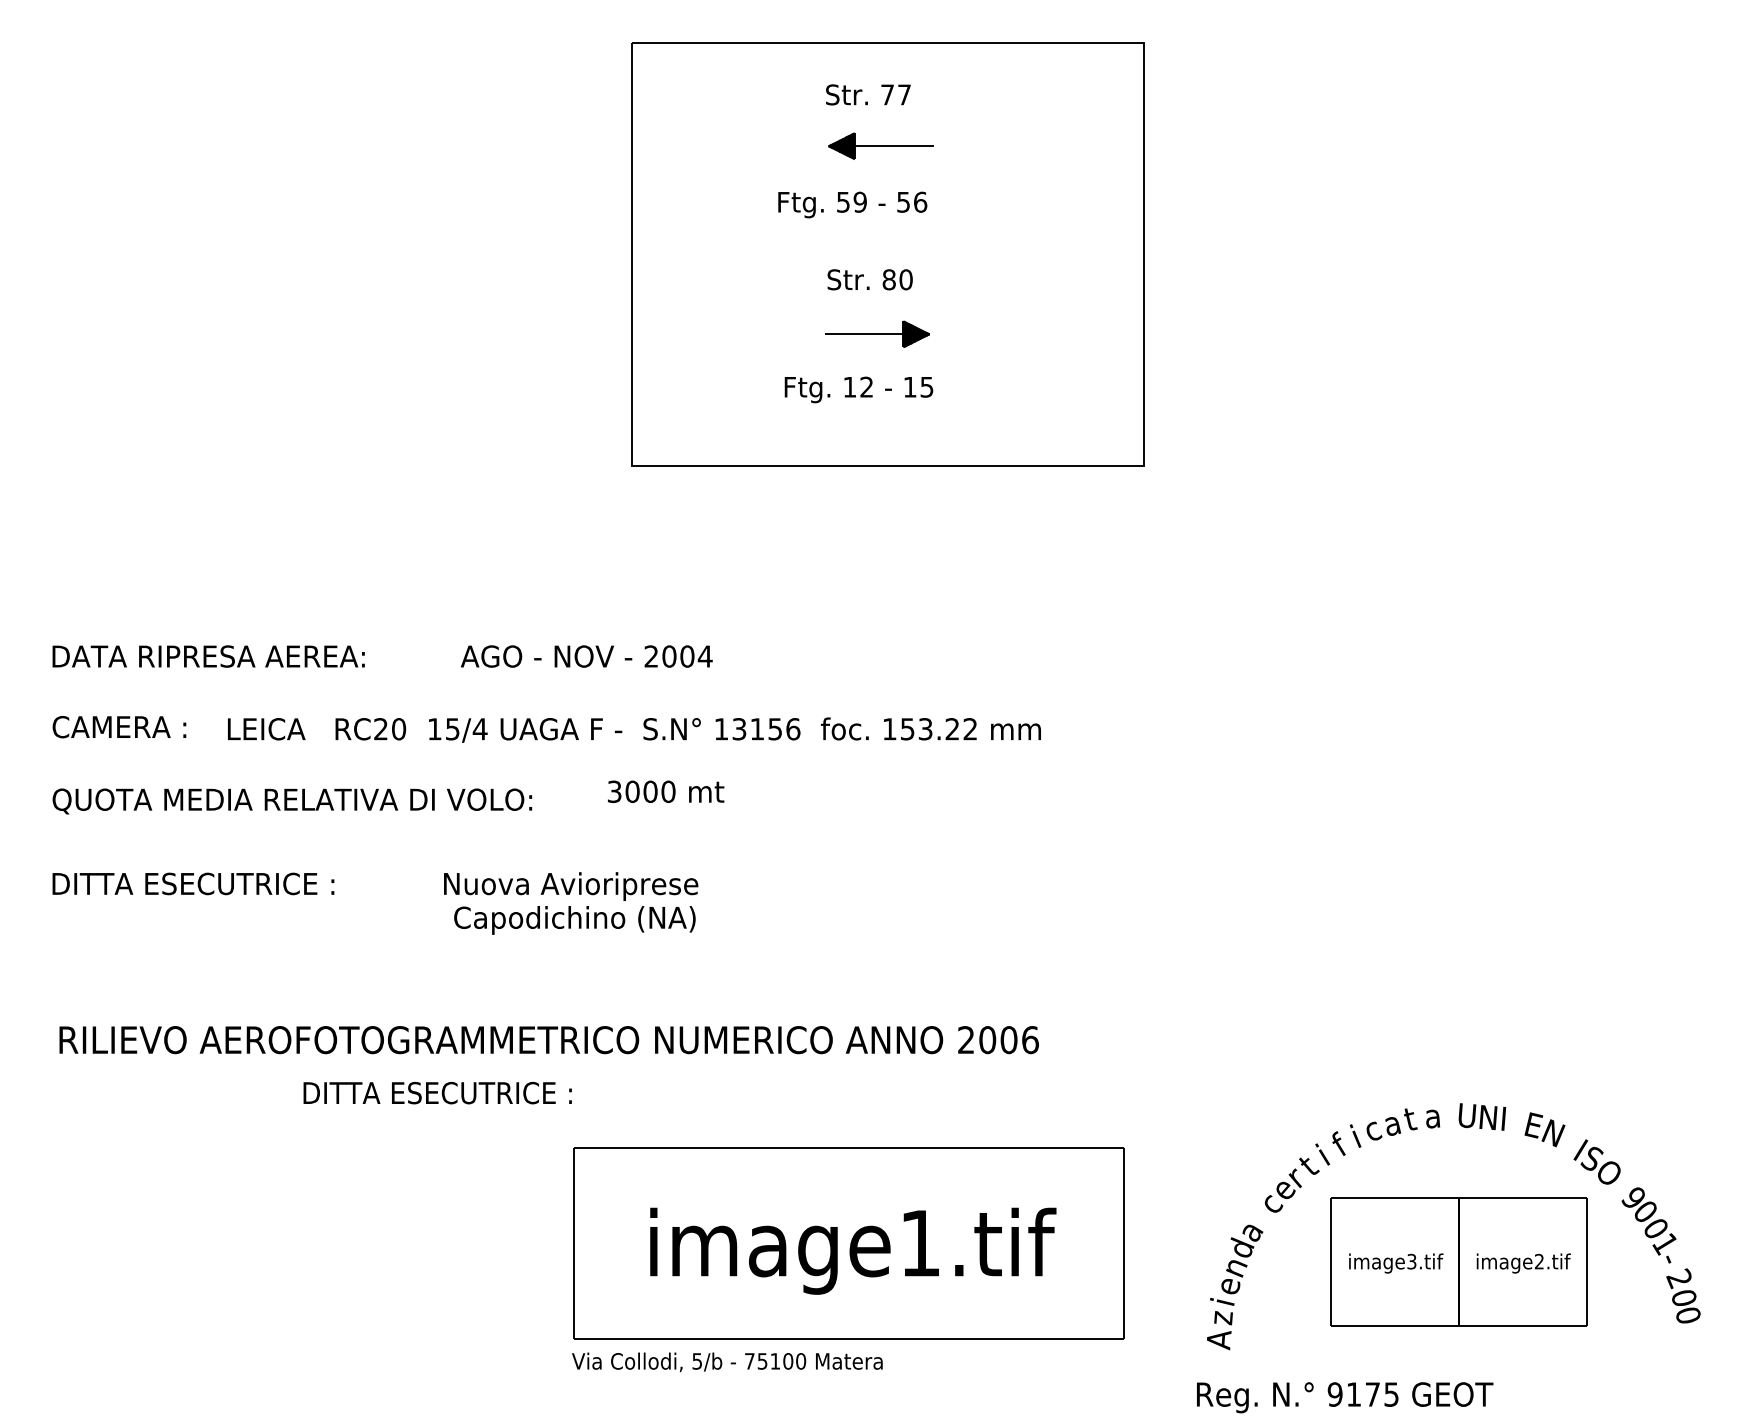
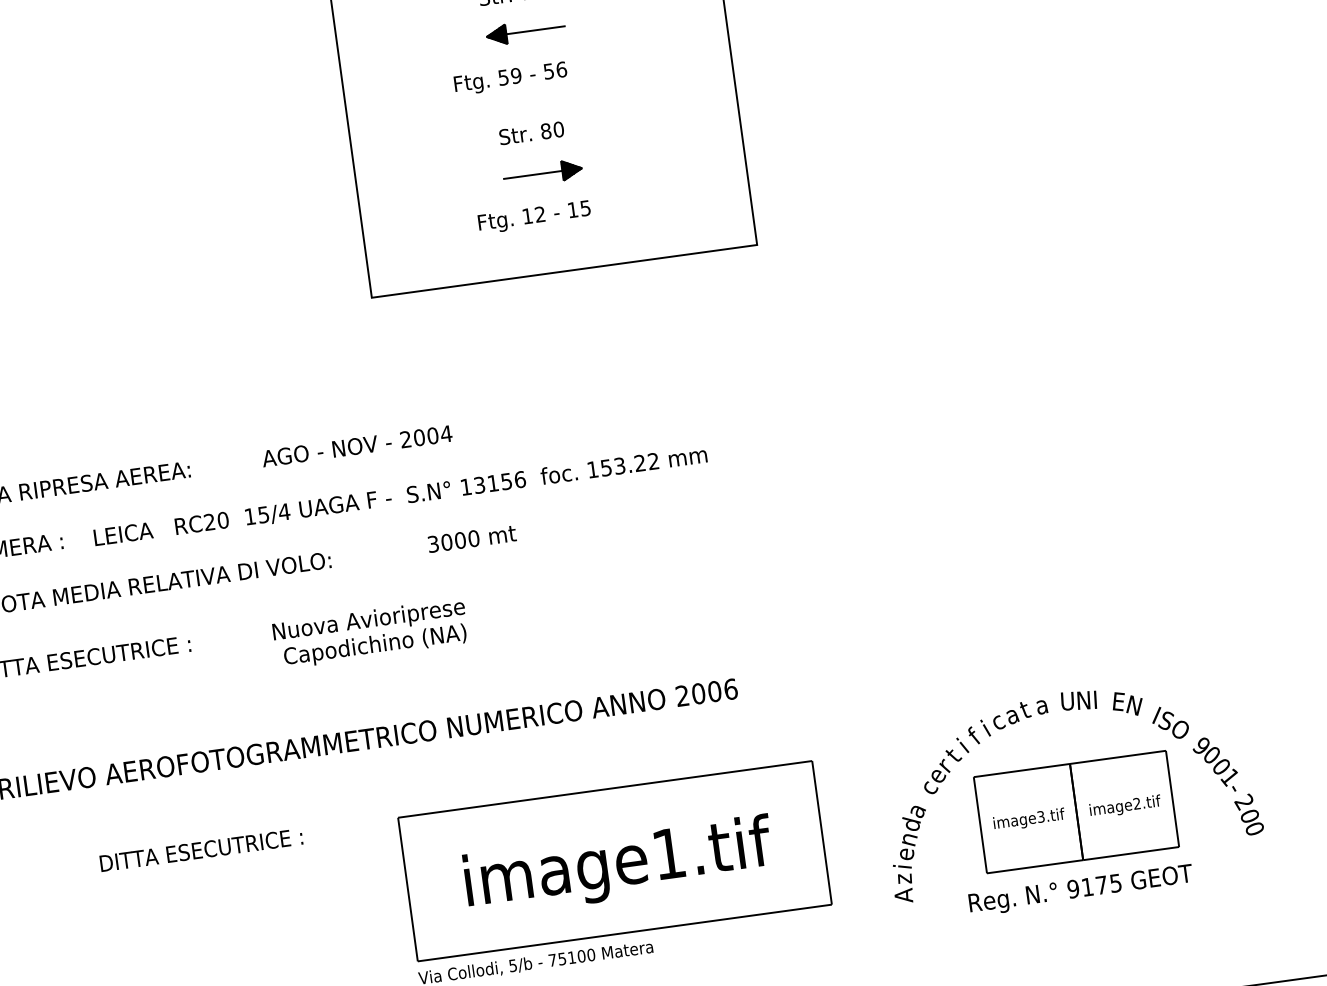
text: (666, 791) -> (472, 538), moved
text: (437, 1092) -> (201, 849), moved
text: (1345, 1397) -> (1081, 890), moved

